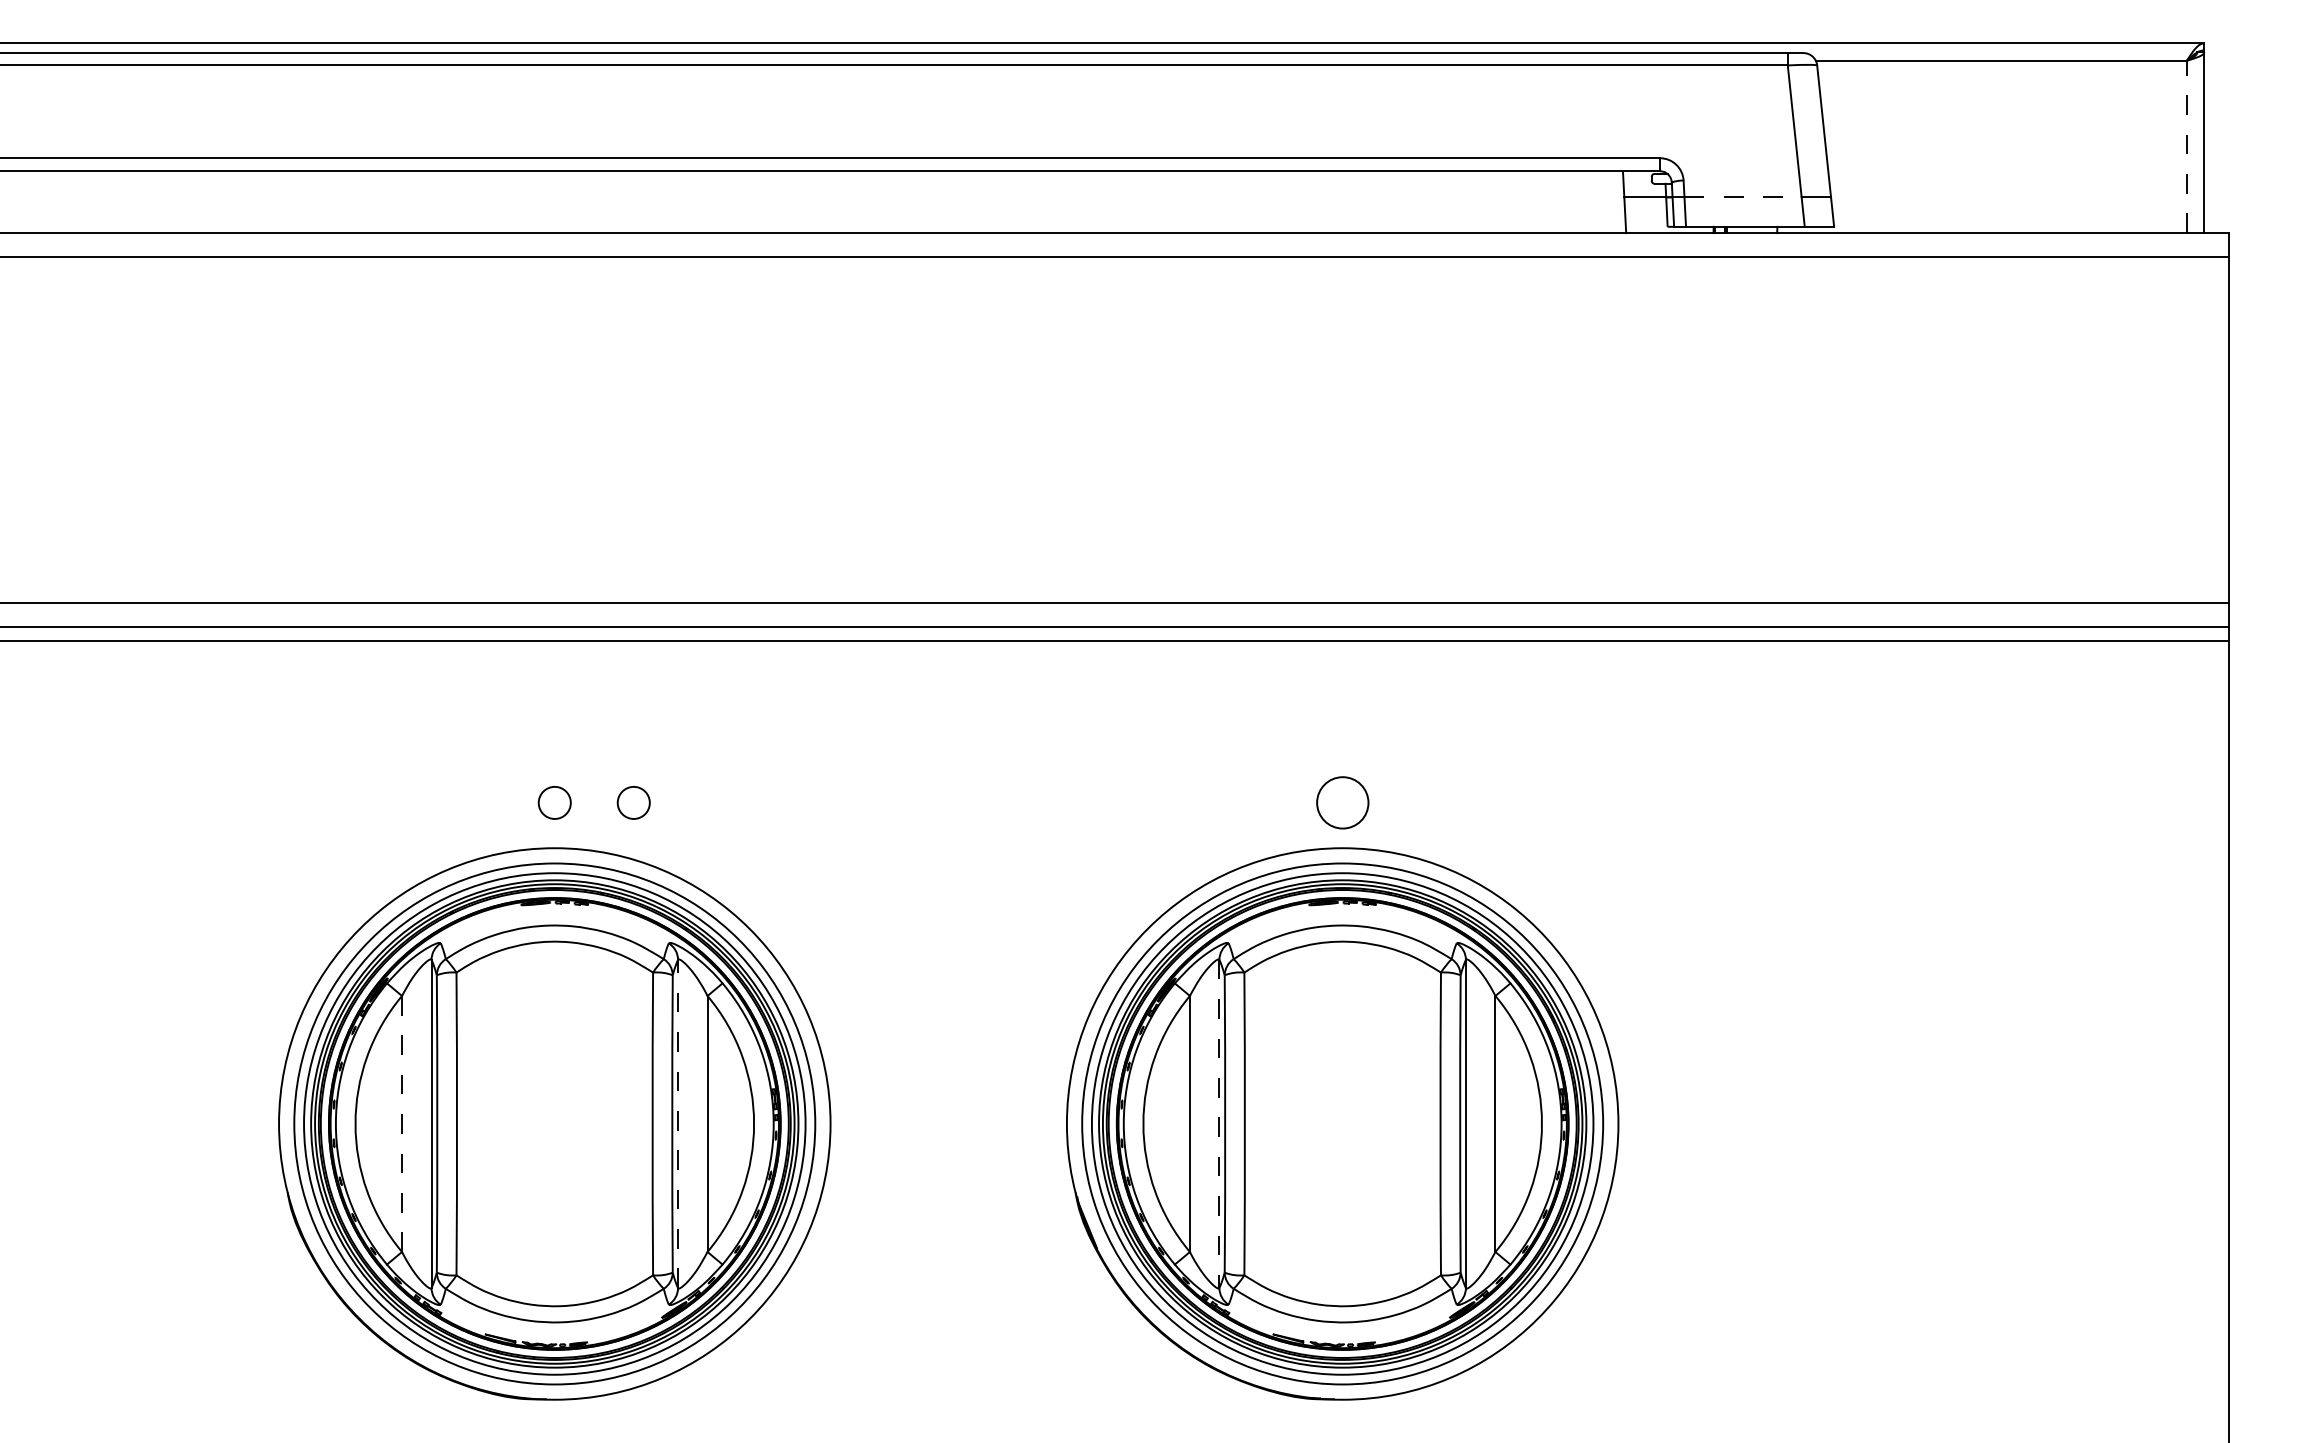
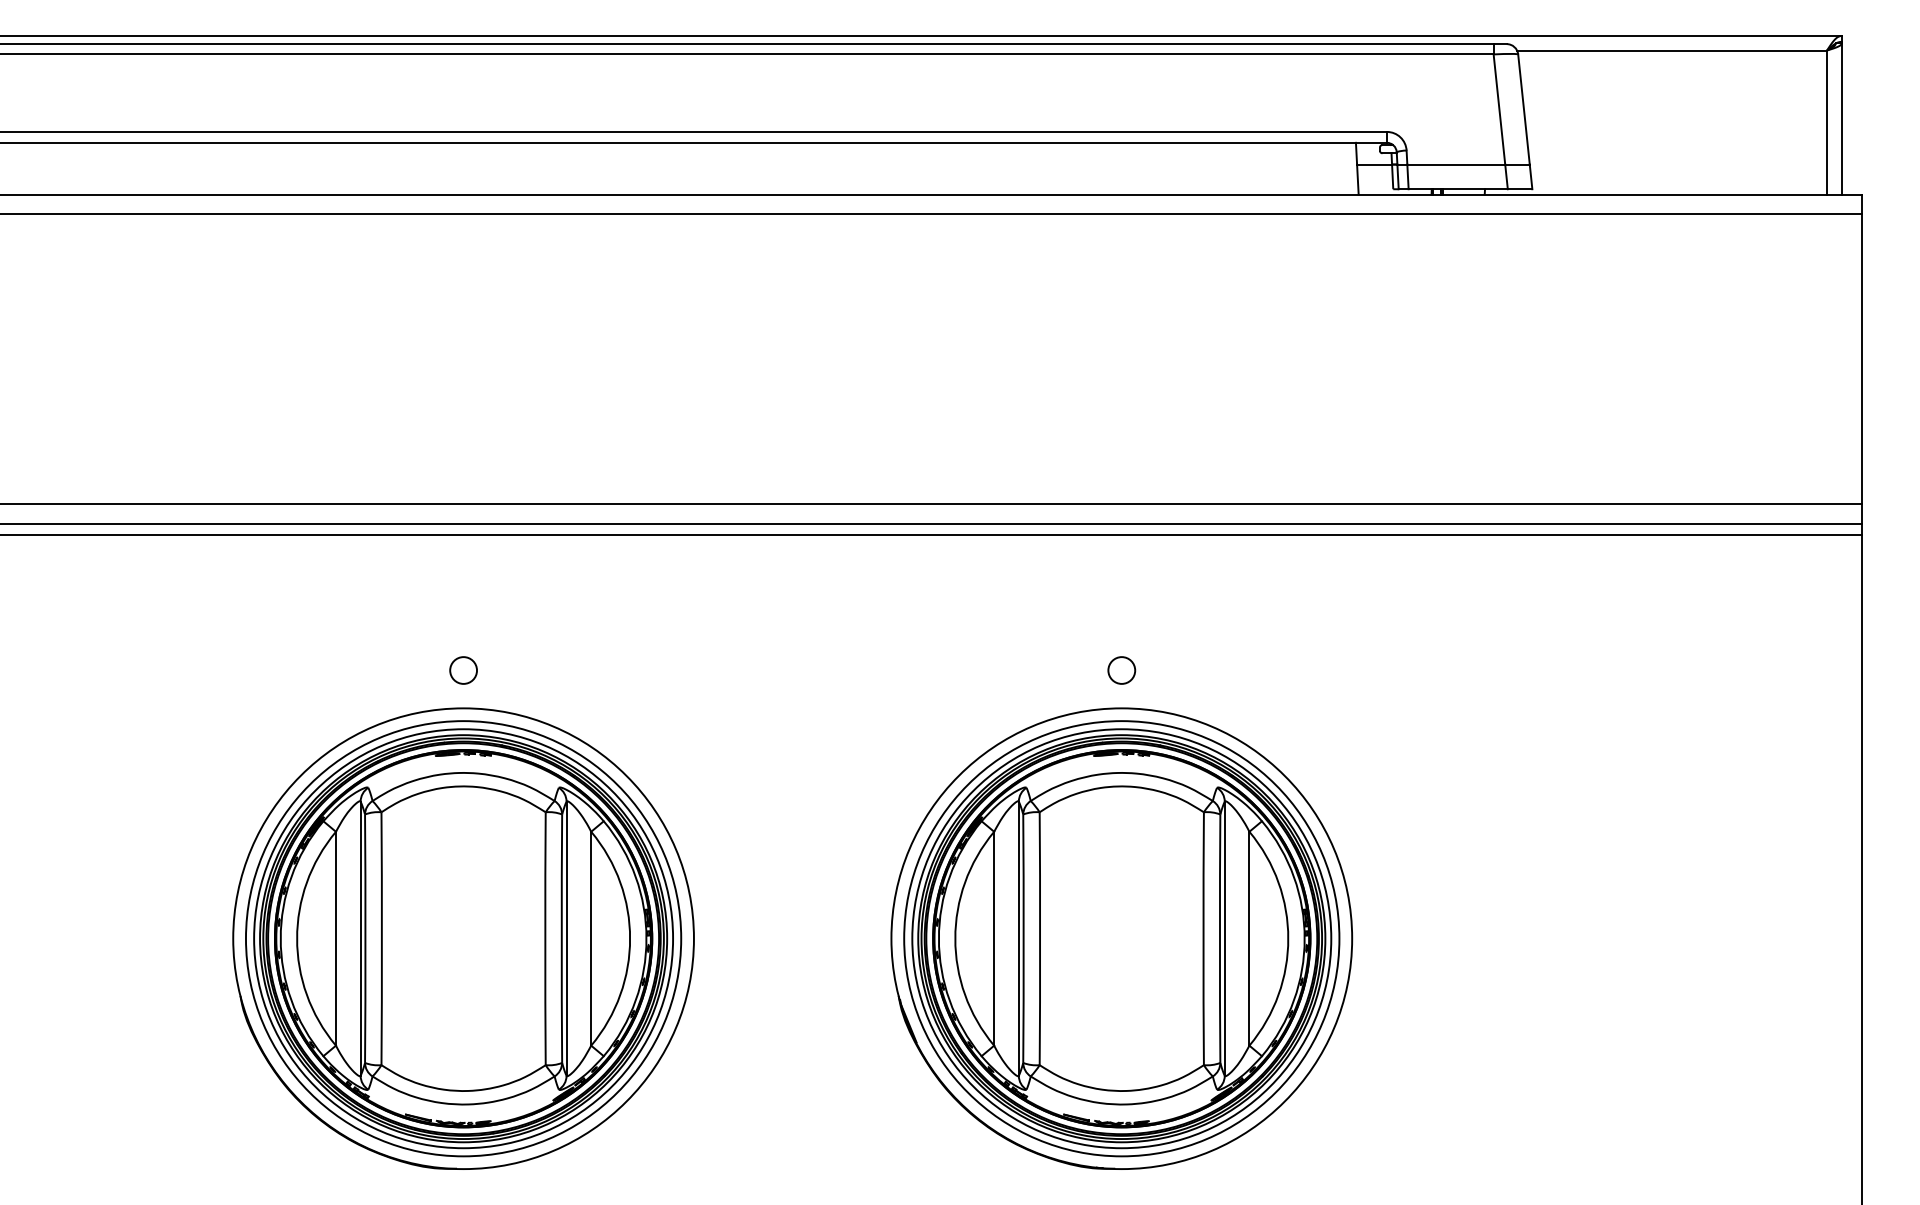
line: (2186, 146) -> (1826, 122), dashed -> solid
line: (1743, 197) -> (1456, 164), dashed -> solid
circle: (633, 802) -> (529, 670), removed
circle: (1342, 802) -> (1121, 670), size x0.62
line: (402, 1123) -> (336, 938), dashed -> solid
line: (678, 1123) -> (566, 938), dashed -> solid
line: (1219, 1124) -> (1018, 939), dashed -> solid

